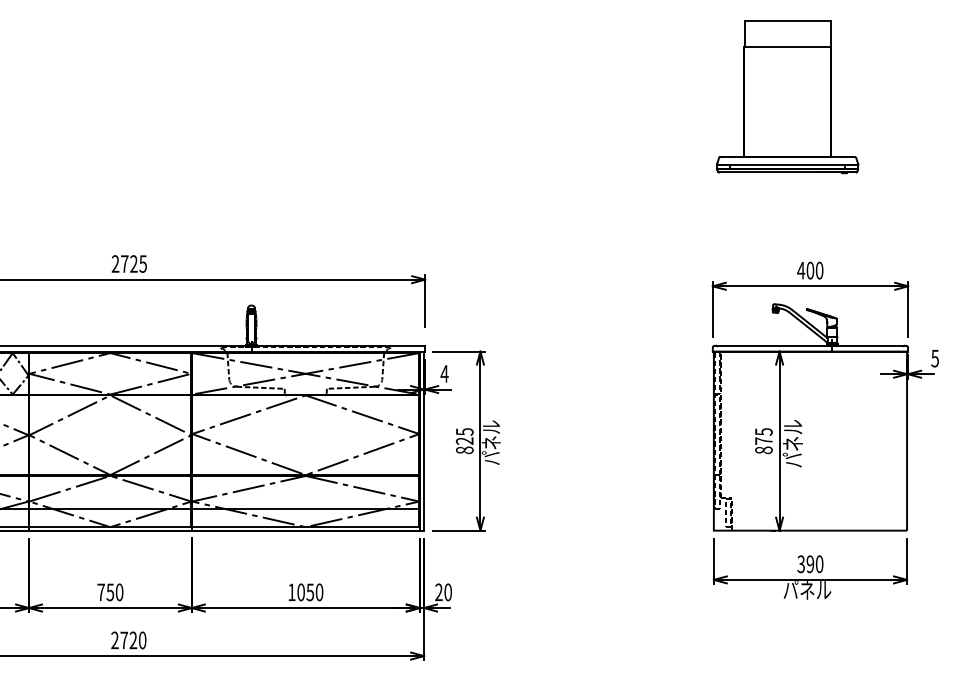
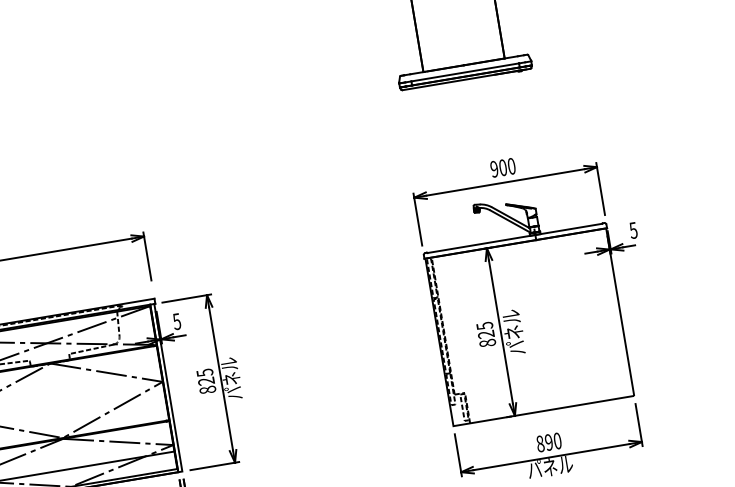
text: (801, 270) -> (494, 169), 400 -> 900
text: (444, 373) -> (176, 321), 4 -> 5
text: (763, 440) -> (485, 334), 875 -> 825
text: (800, 563) -> (539, 443), 390 -> 890

